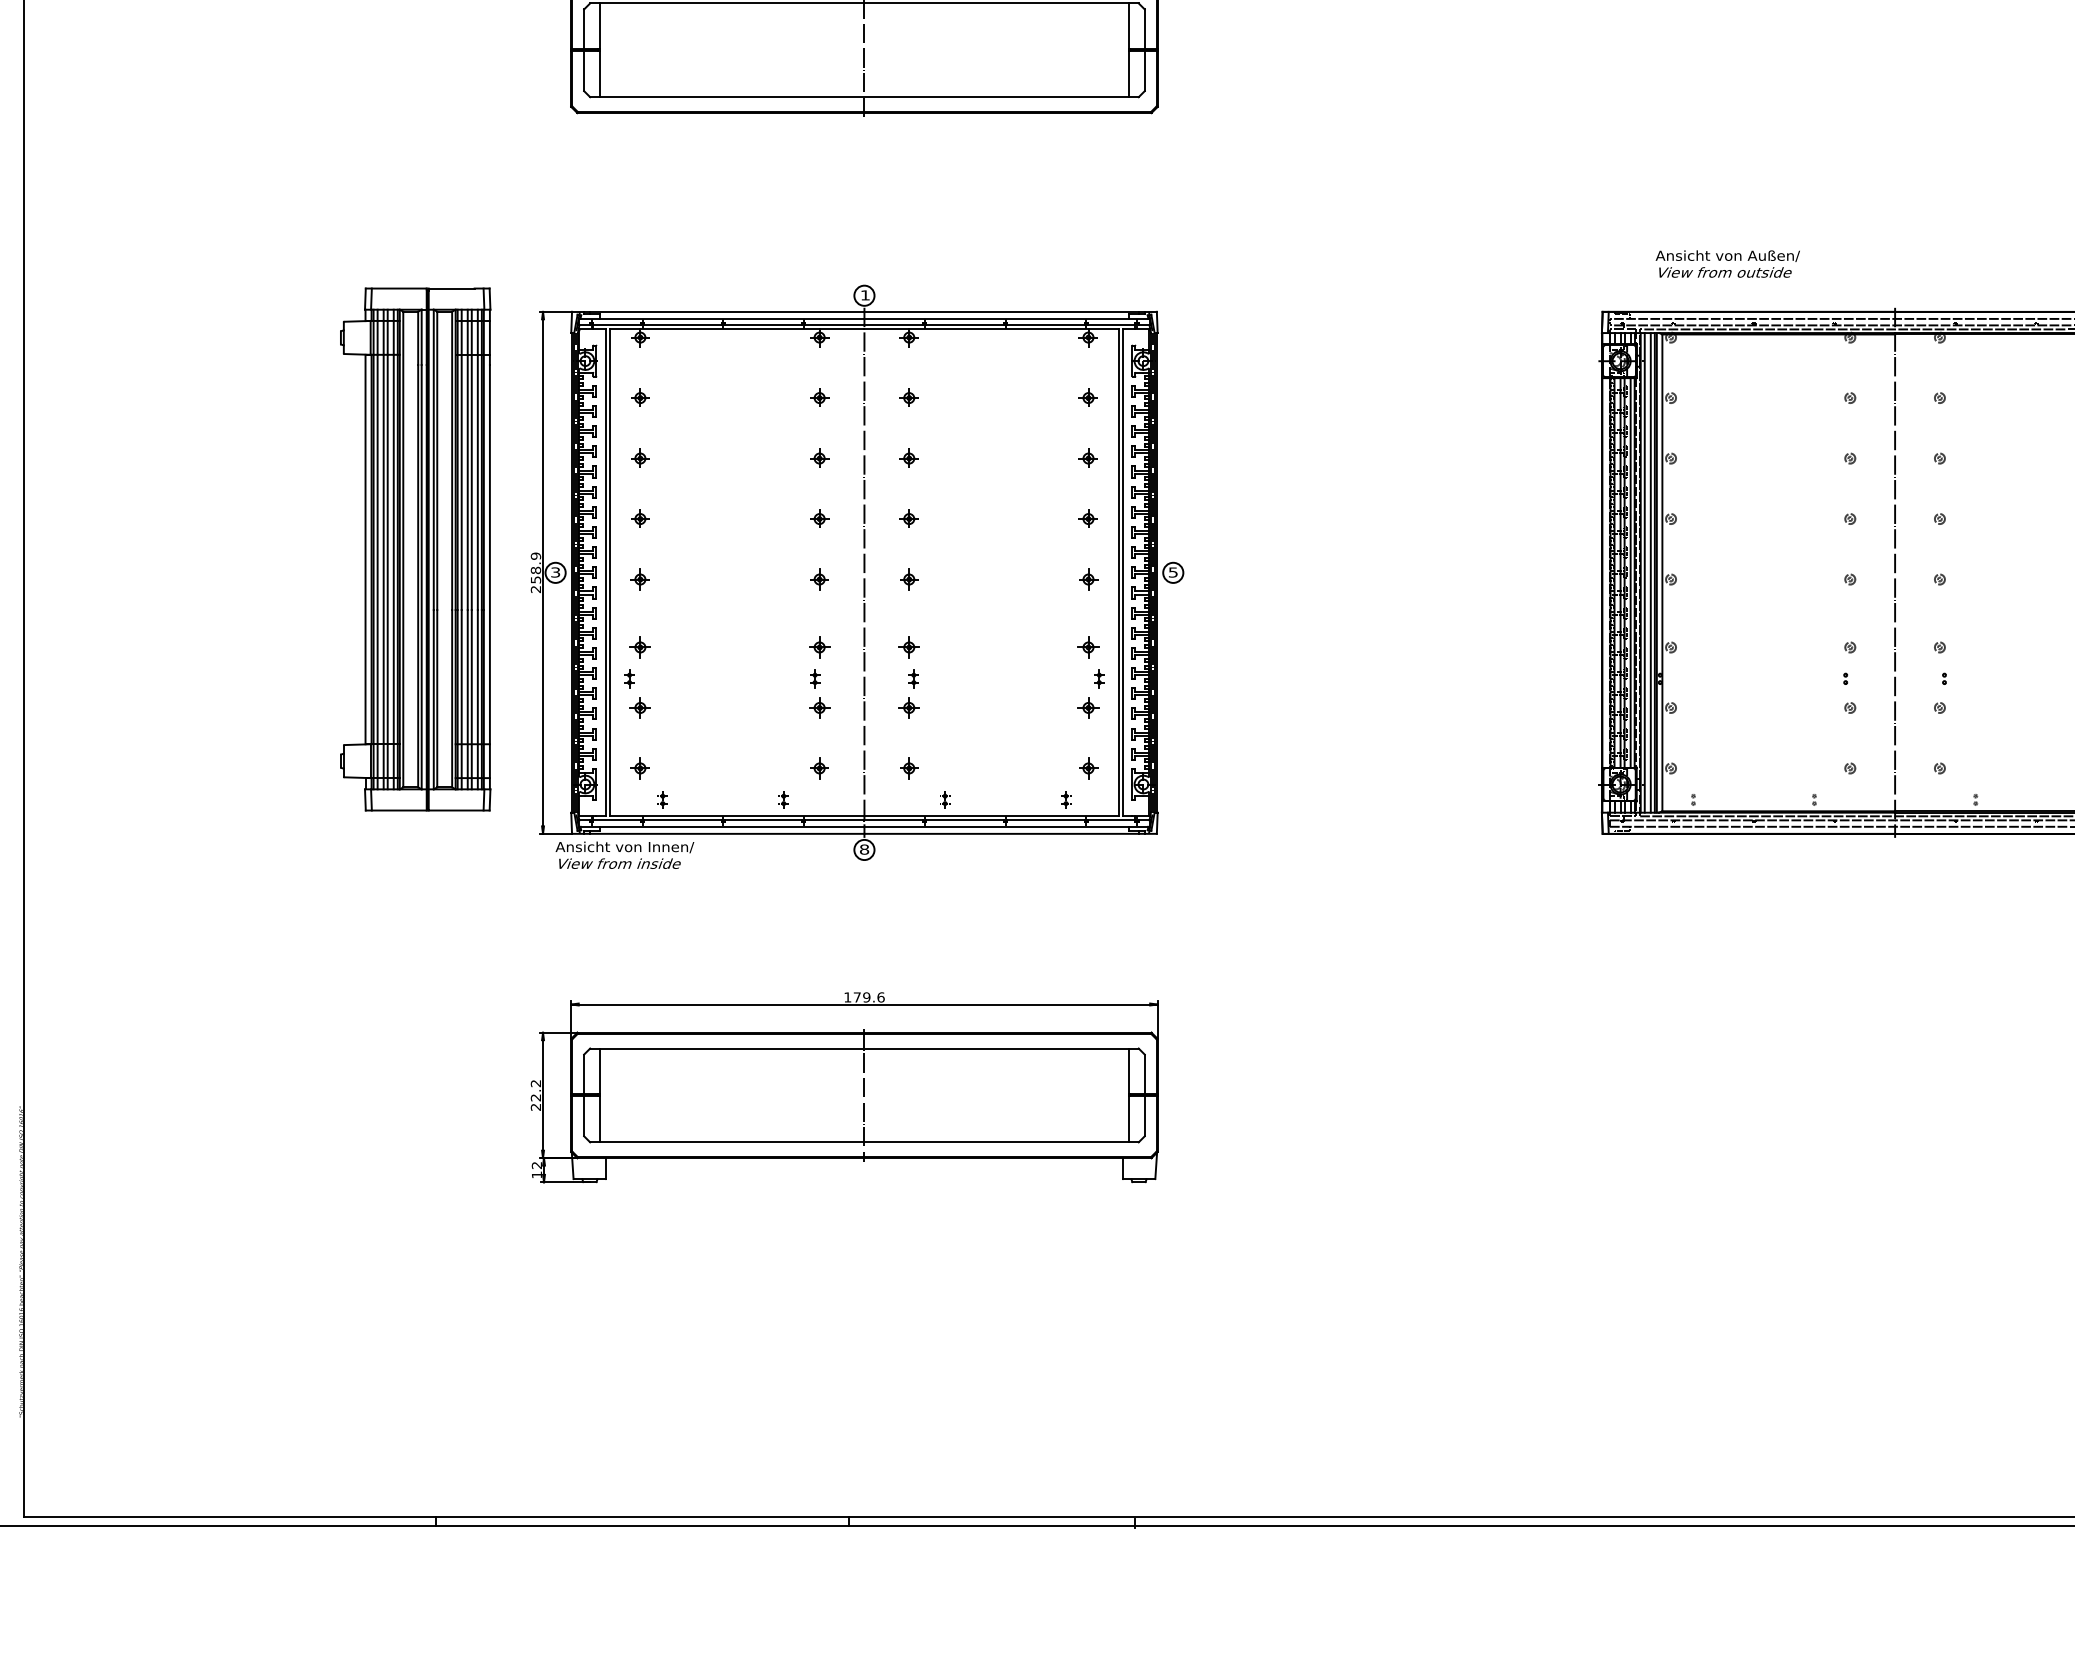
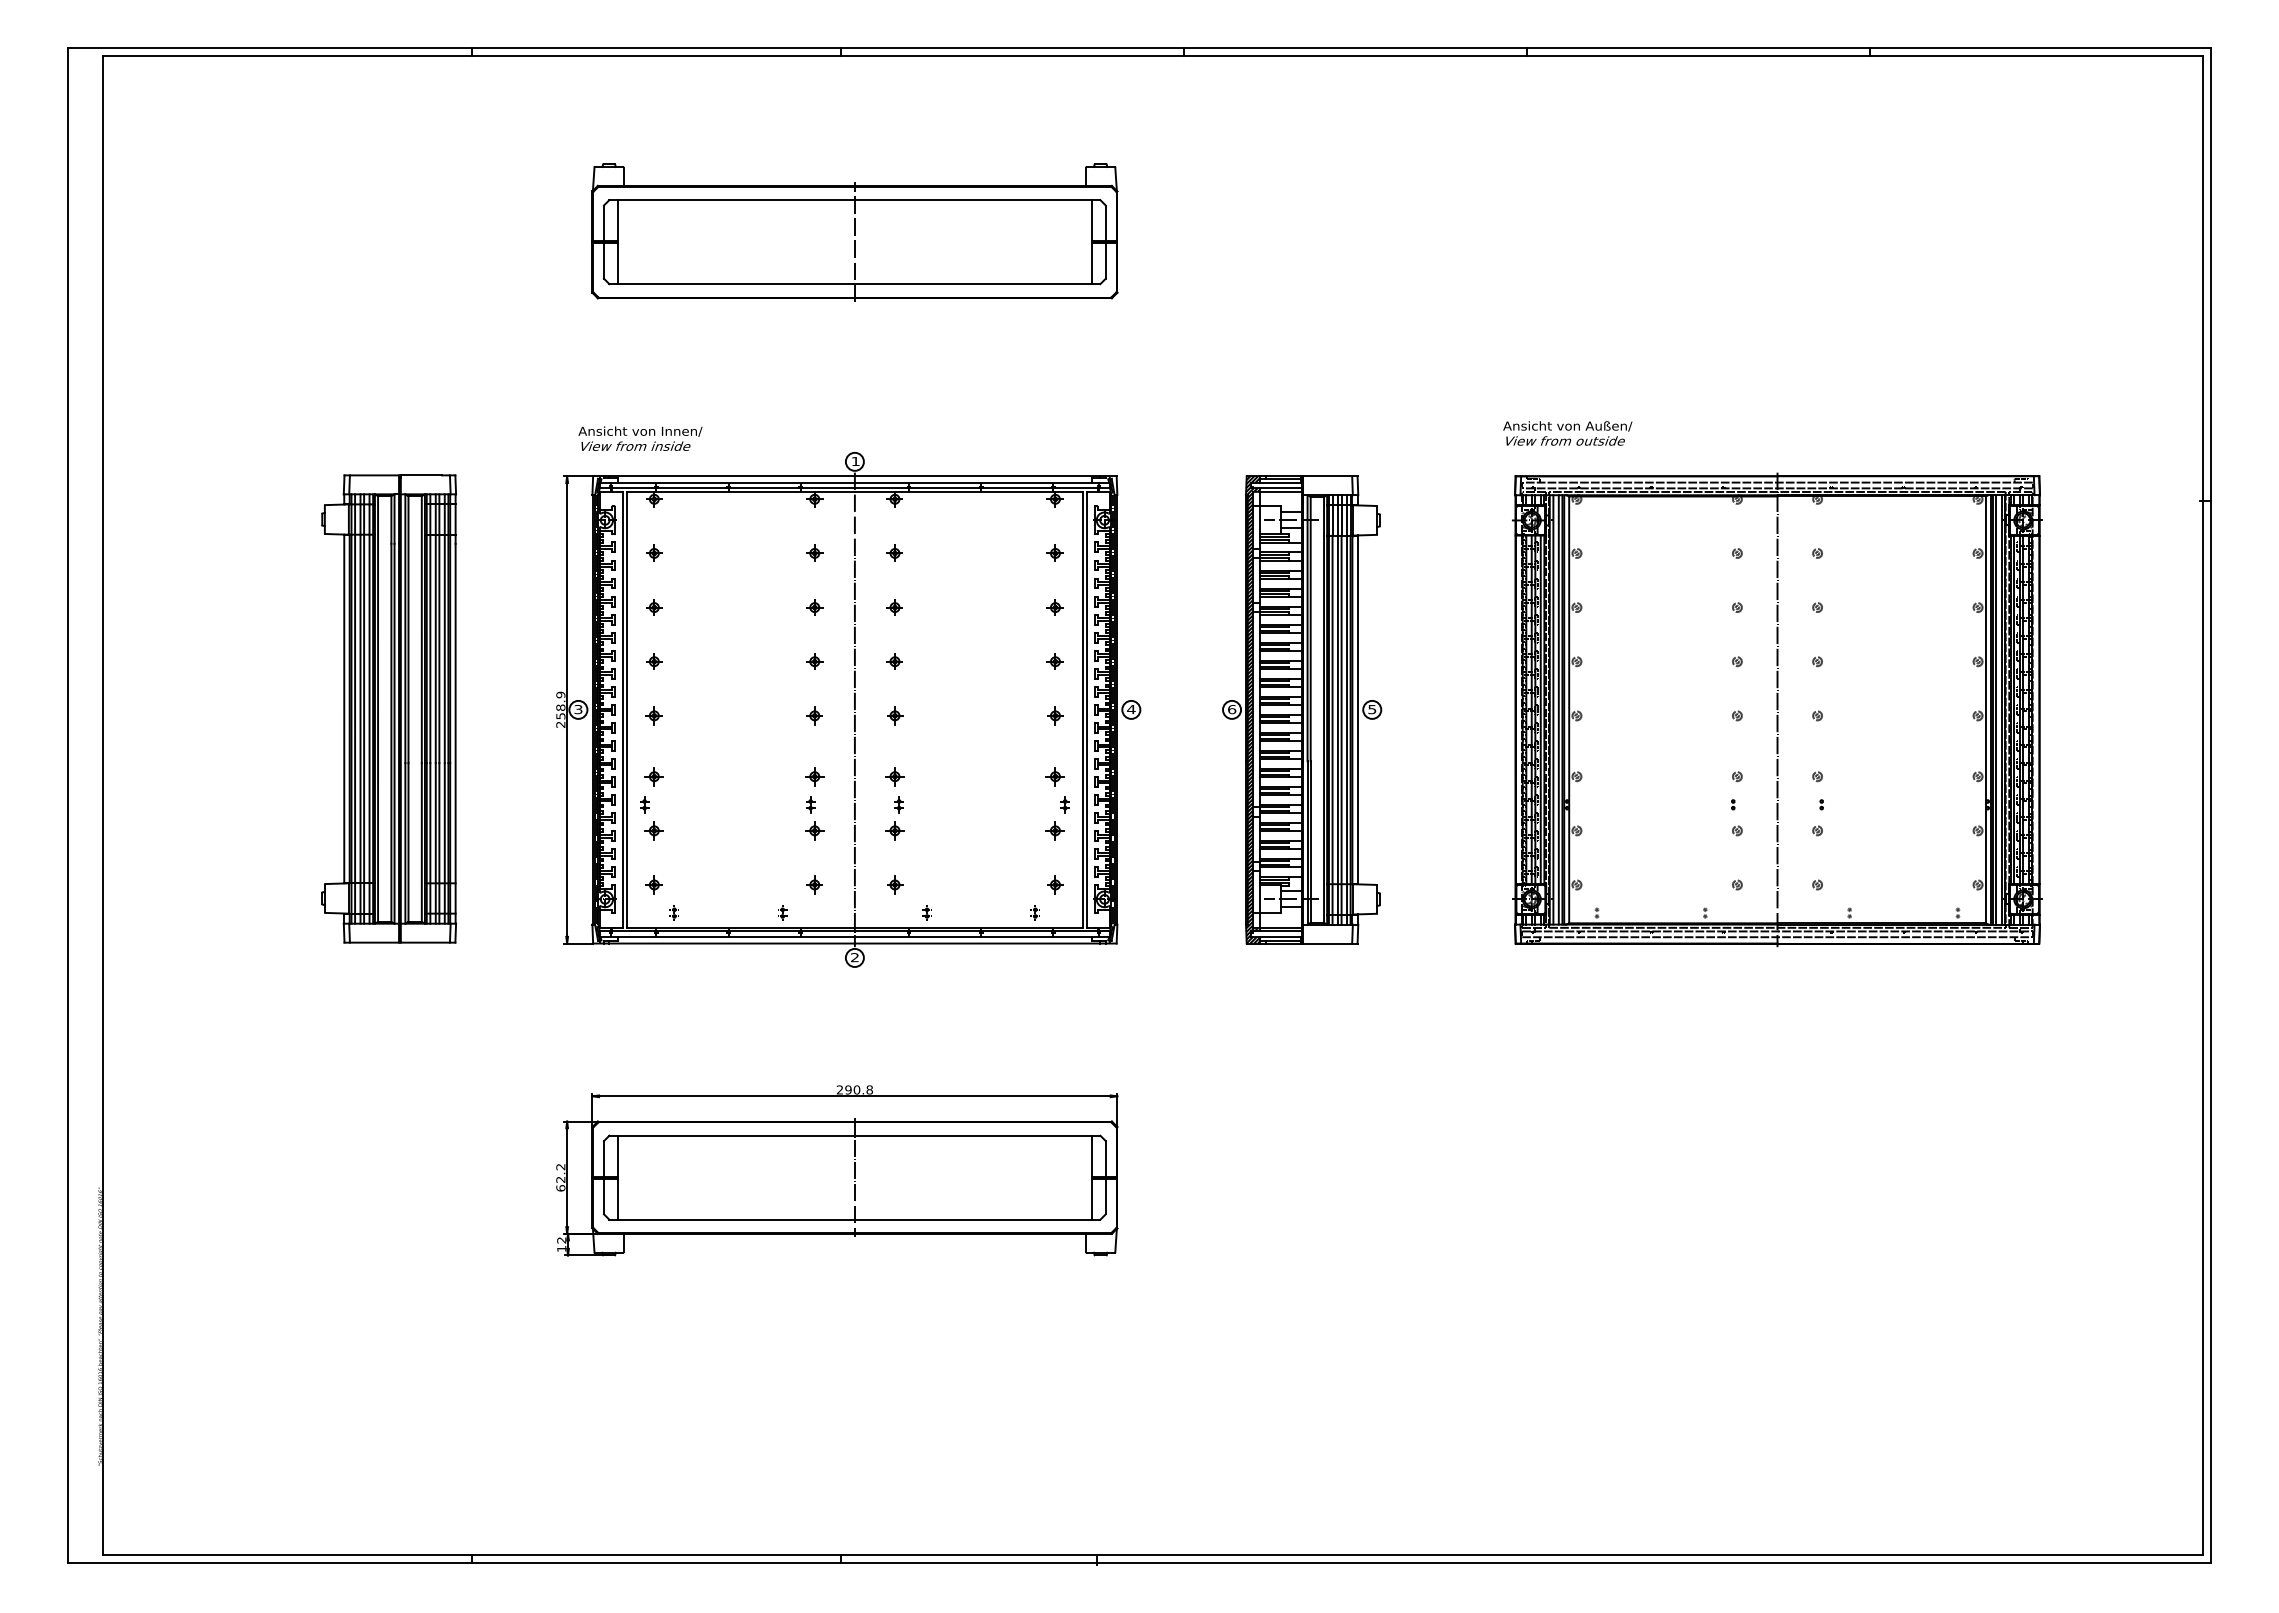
text: (1727, 264) -> (1567, 433), moved
part: (414, 548) -> (388, 708), moved
text: (1173, 572) -> (1131, 709), 5 -> 4
part: (1364, 572) -> (1302, 709), added
text: (864, 849) -> (854, 957), 8 -> 2
text: (624, 855) -> (640, 438), moved
text: (864, 996) -> (854, 1089), 179.6 -> 290.8
text: (535, 1107) -> (560, 1188), 22.2 -> 62.2

